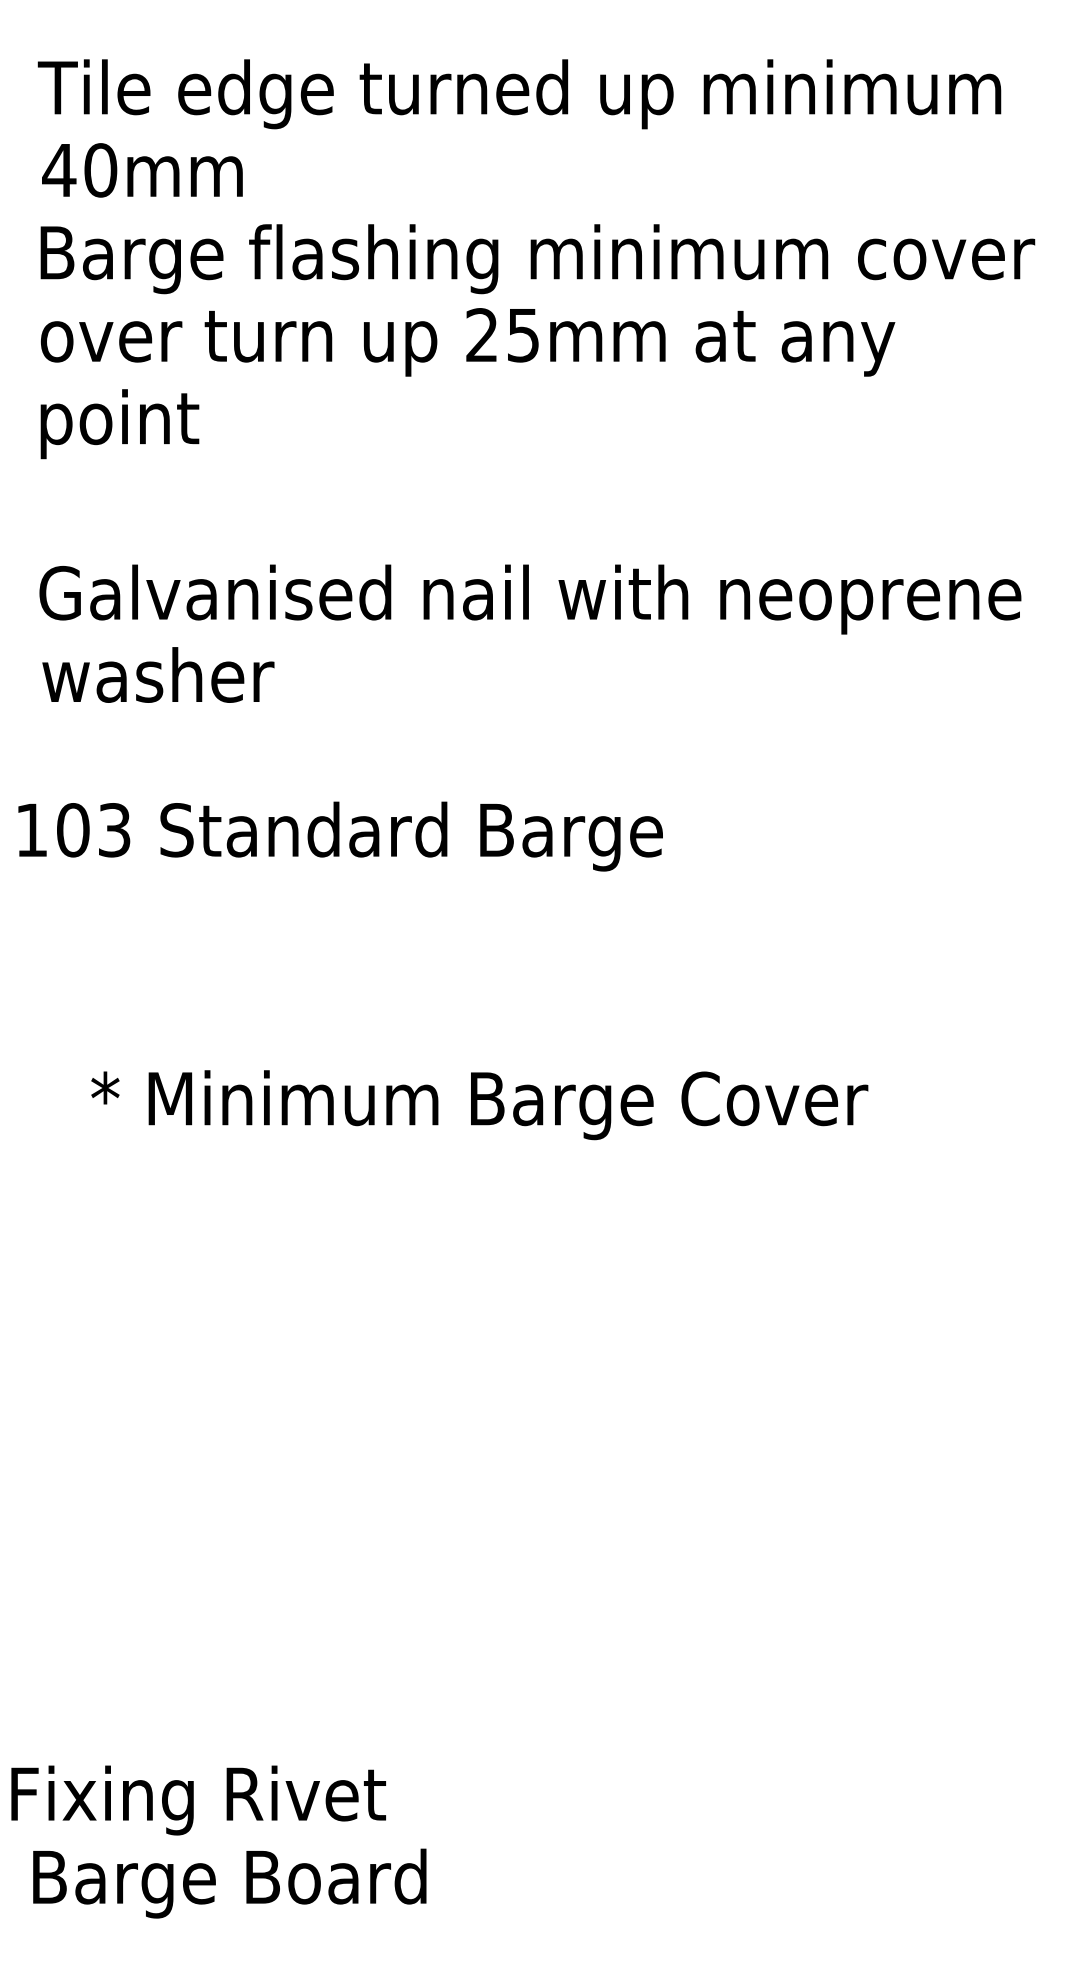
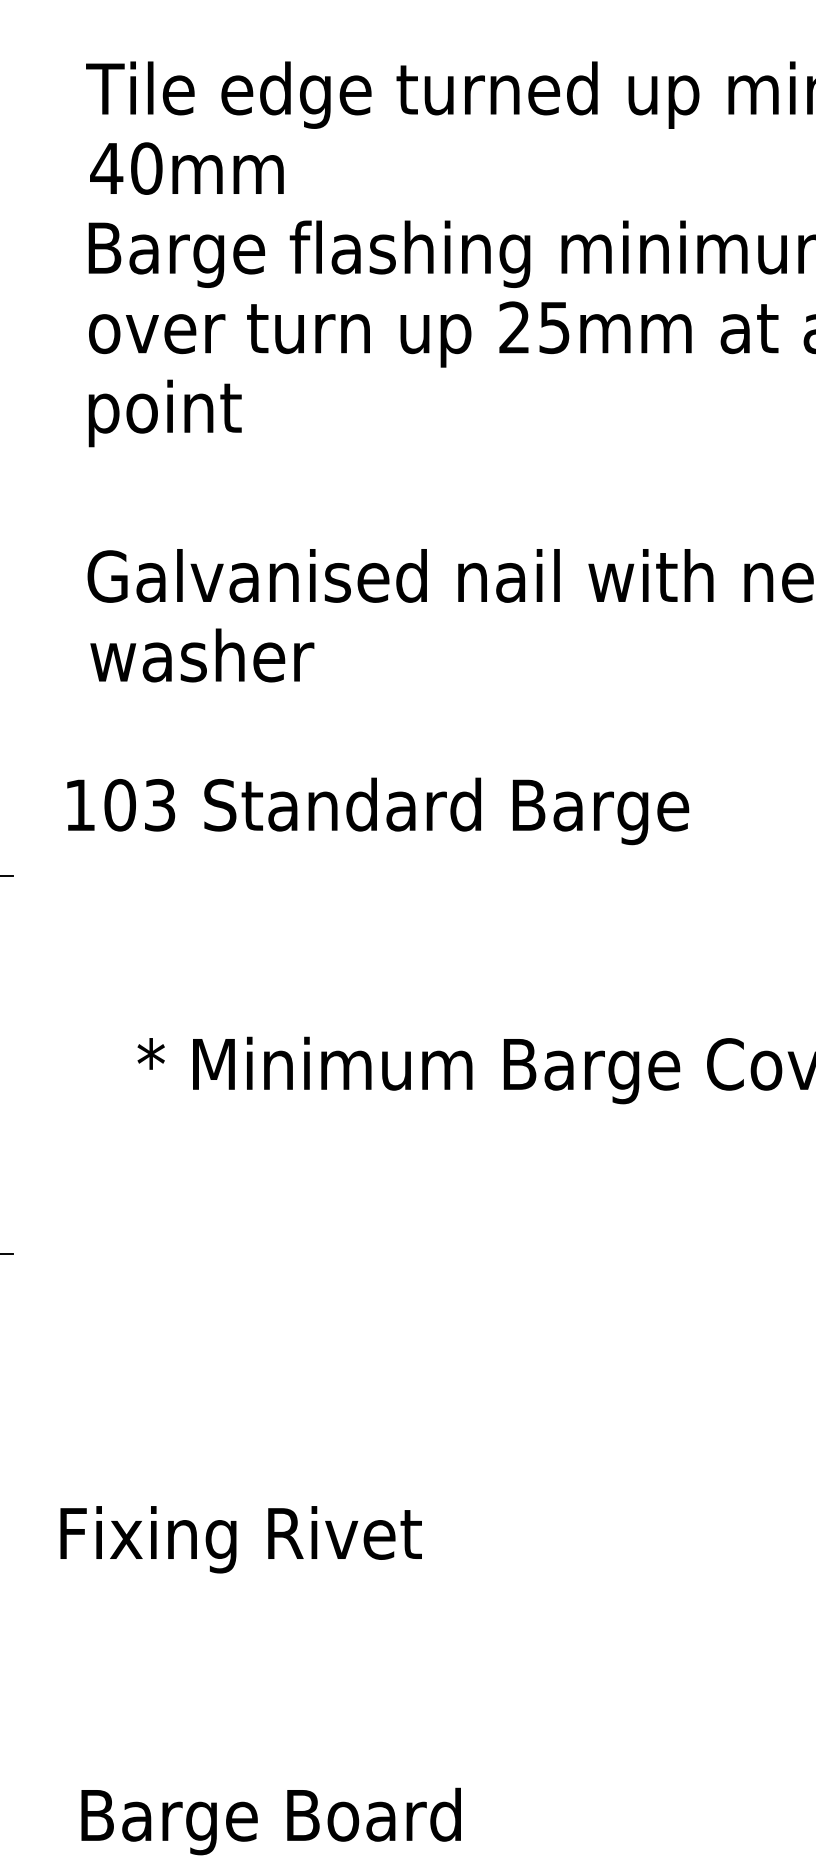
text: (198, 1800) -> (241, 1539), moved

